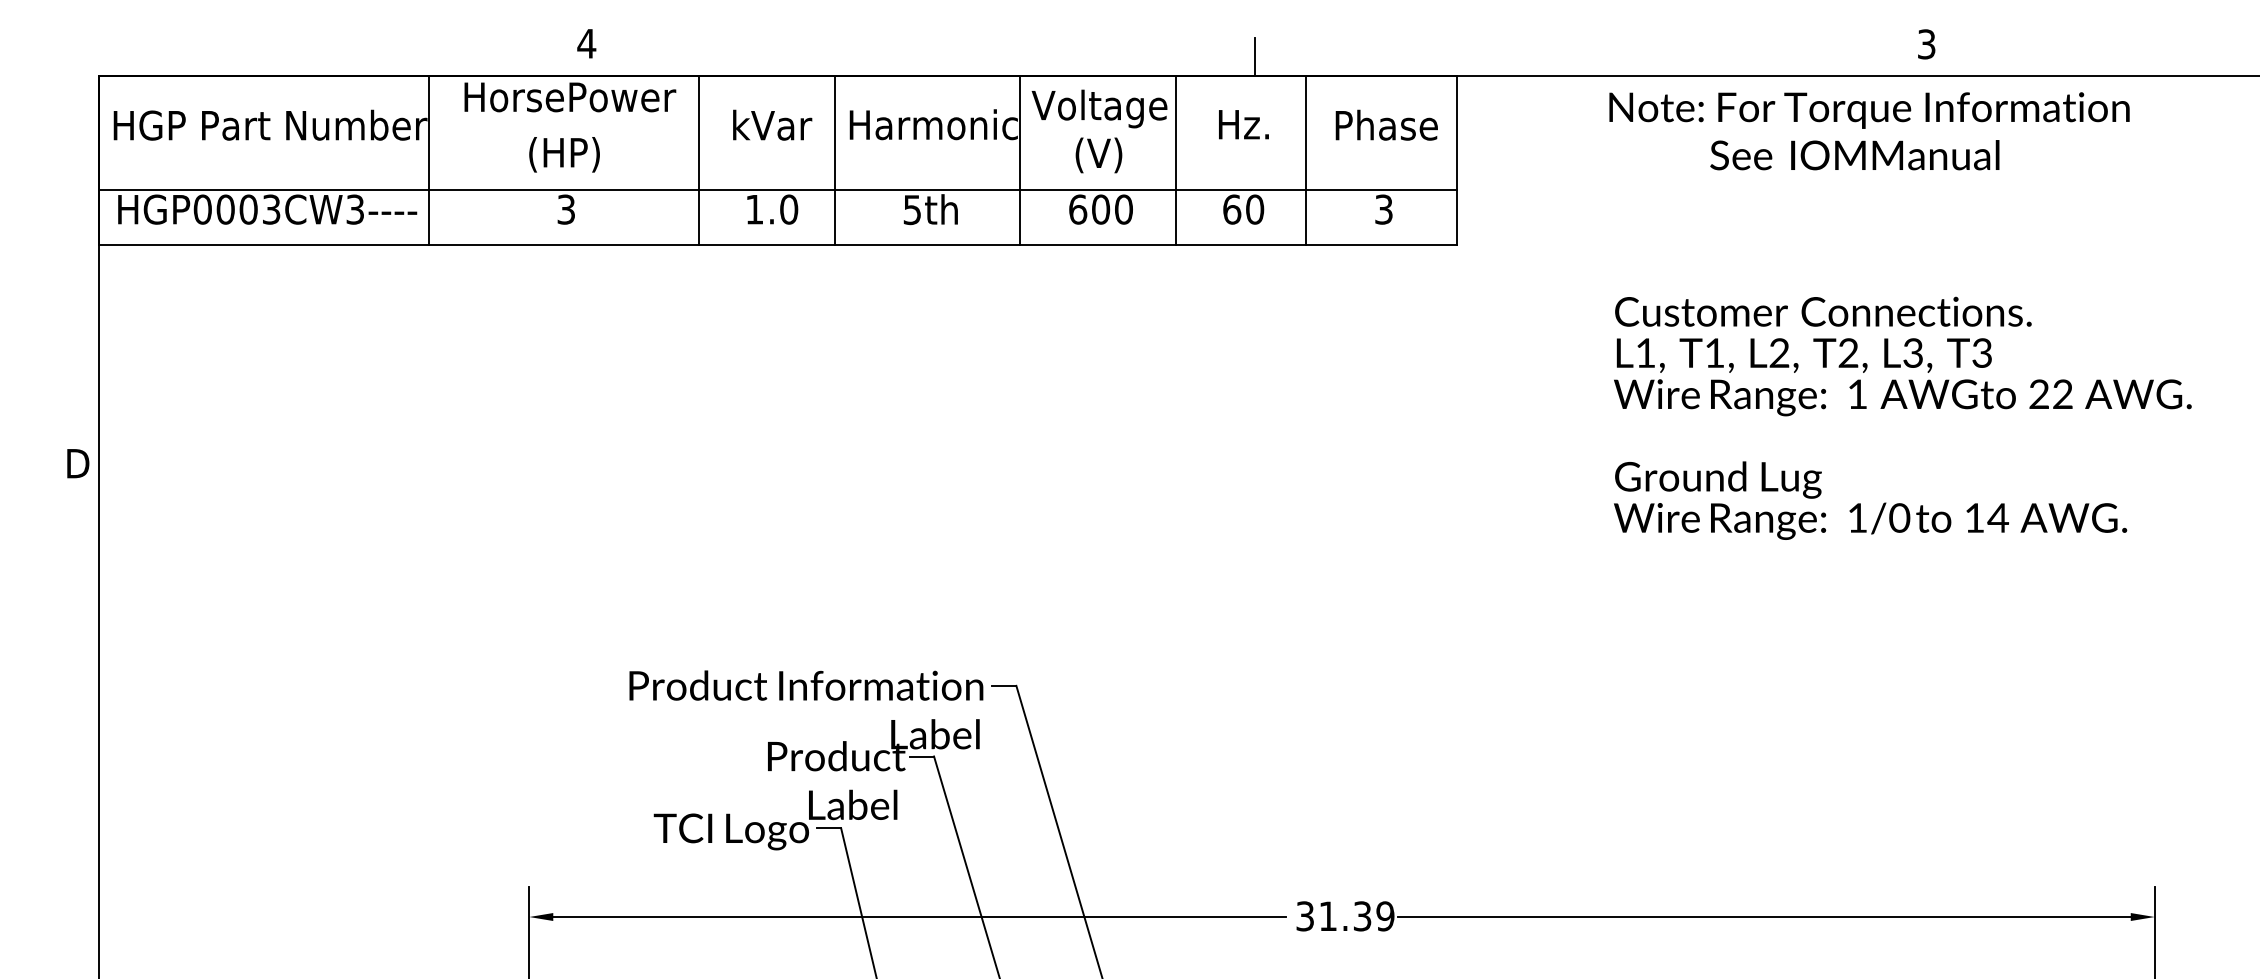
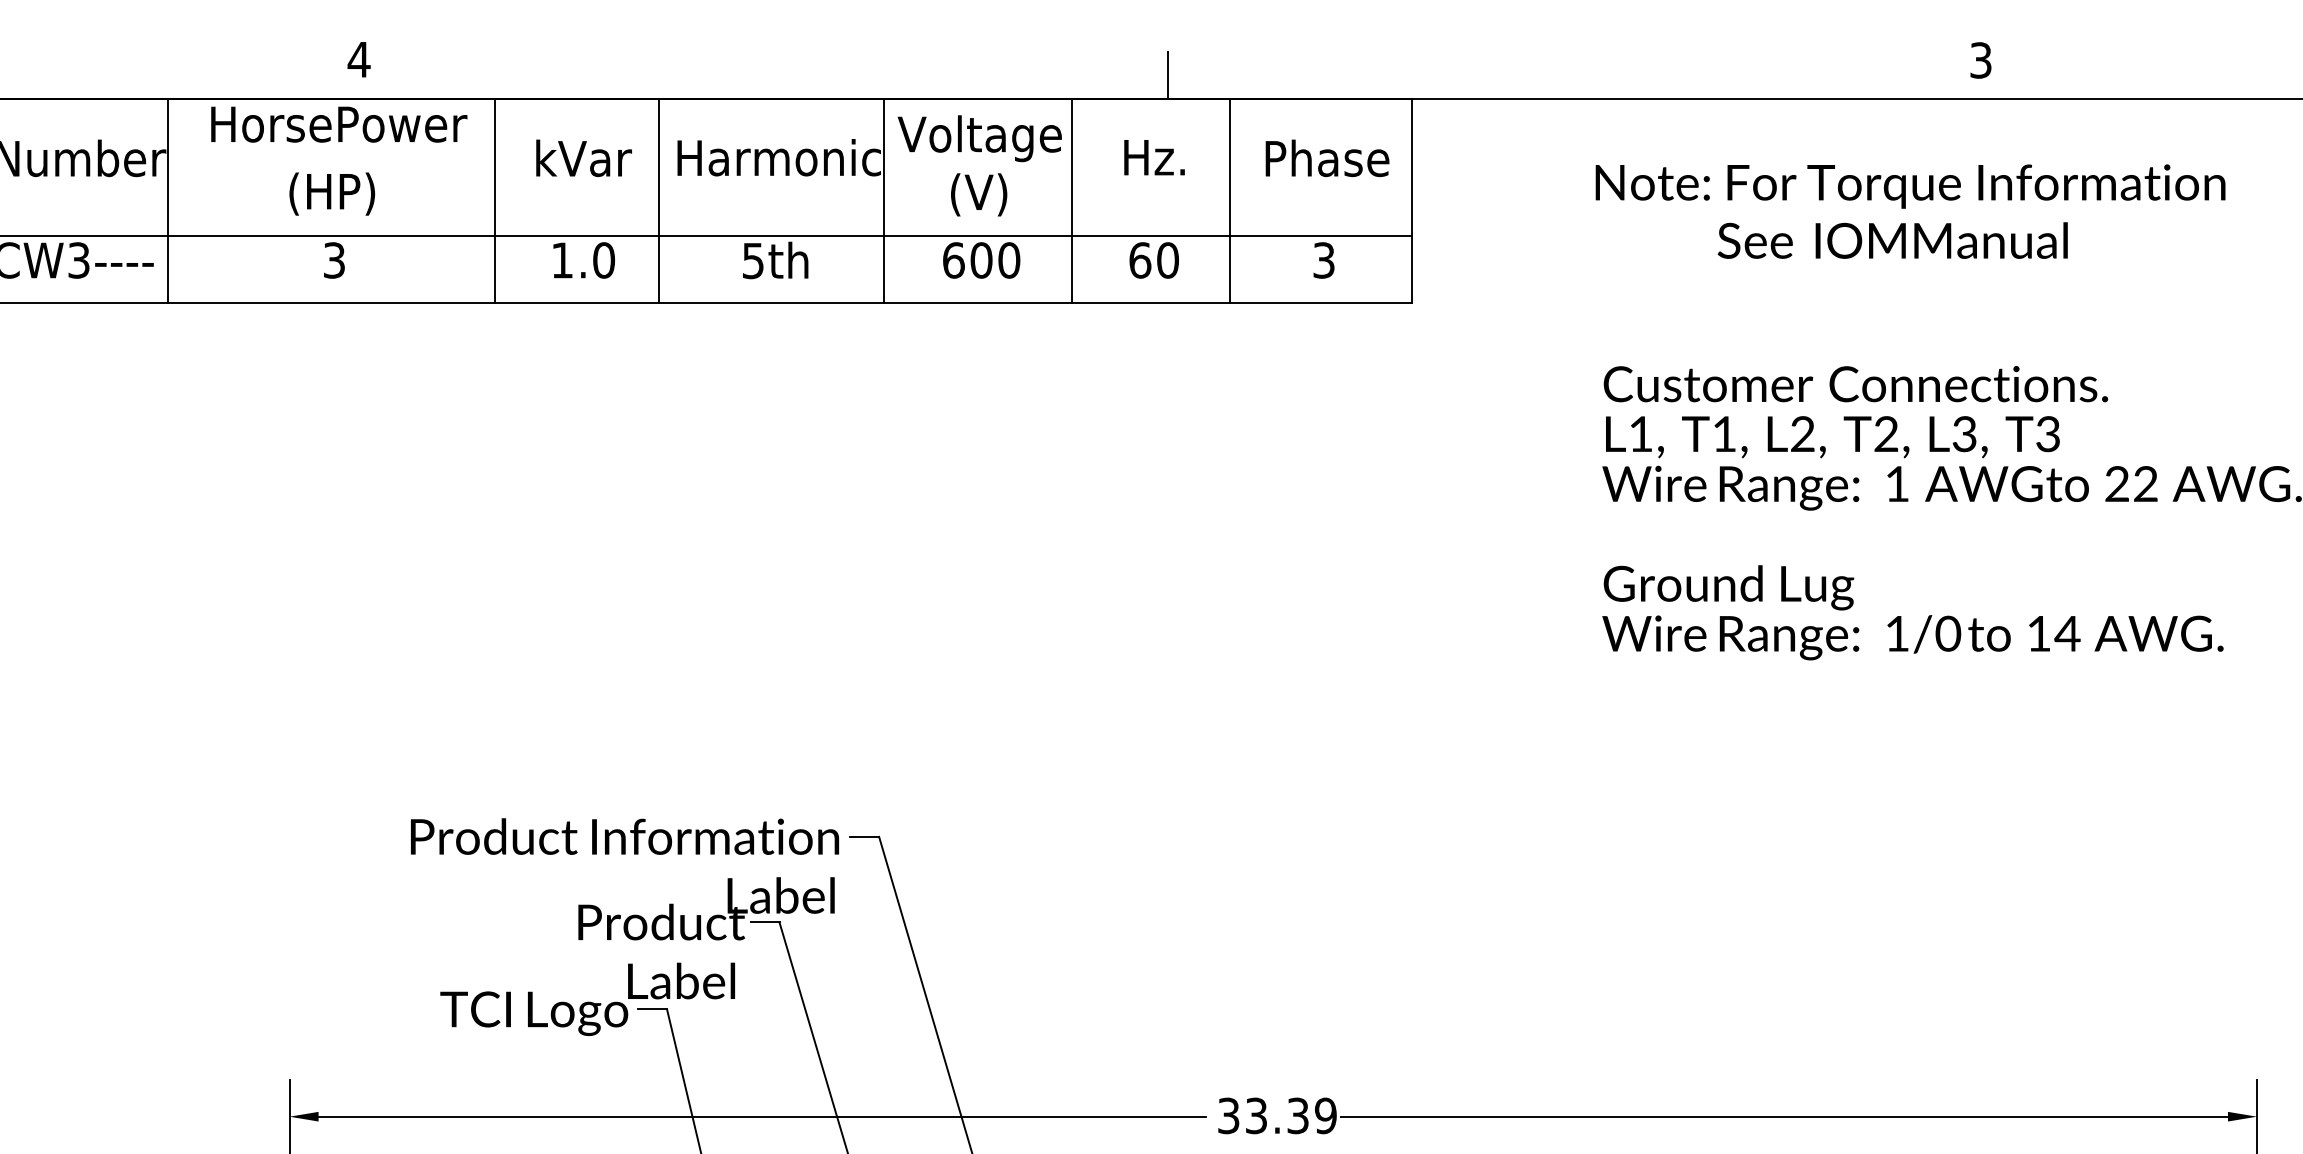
text: (1869, 131) -> (1910, 211), moved
text: (1327, 916) -> (1255, 1116), 31.39 -> 33.39

